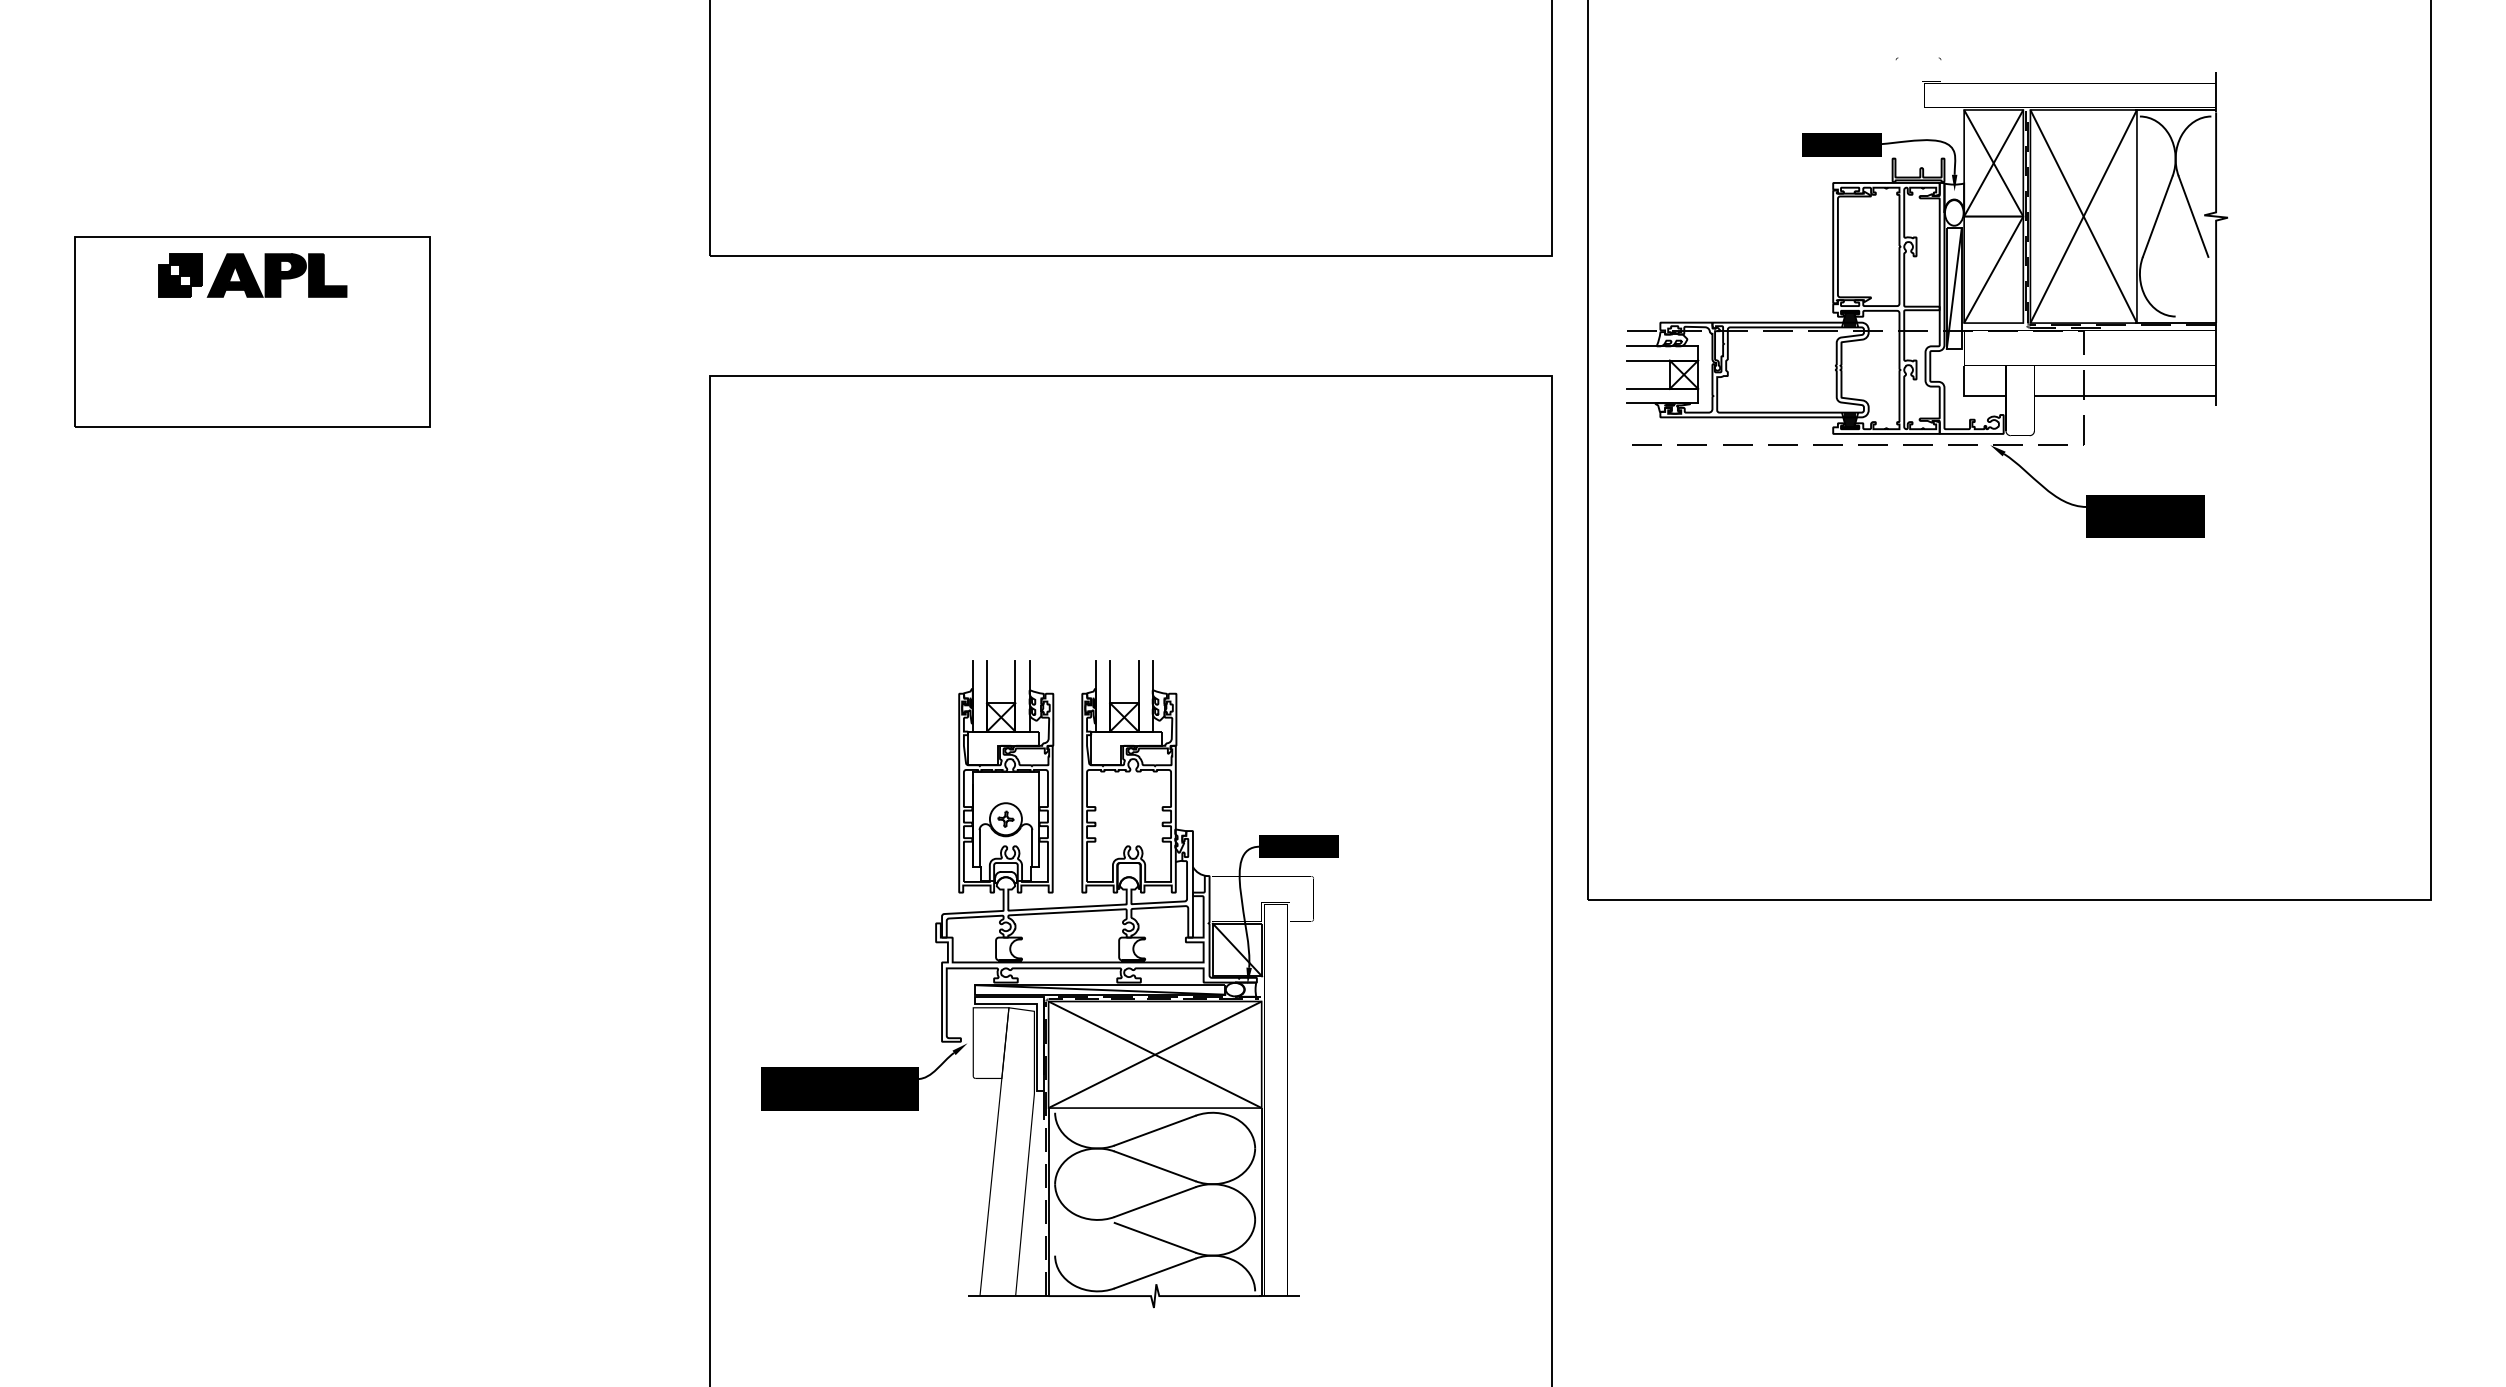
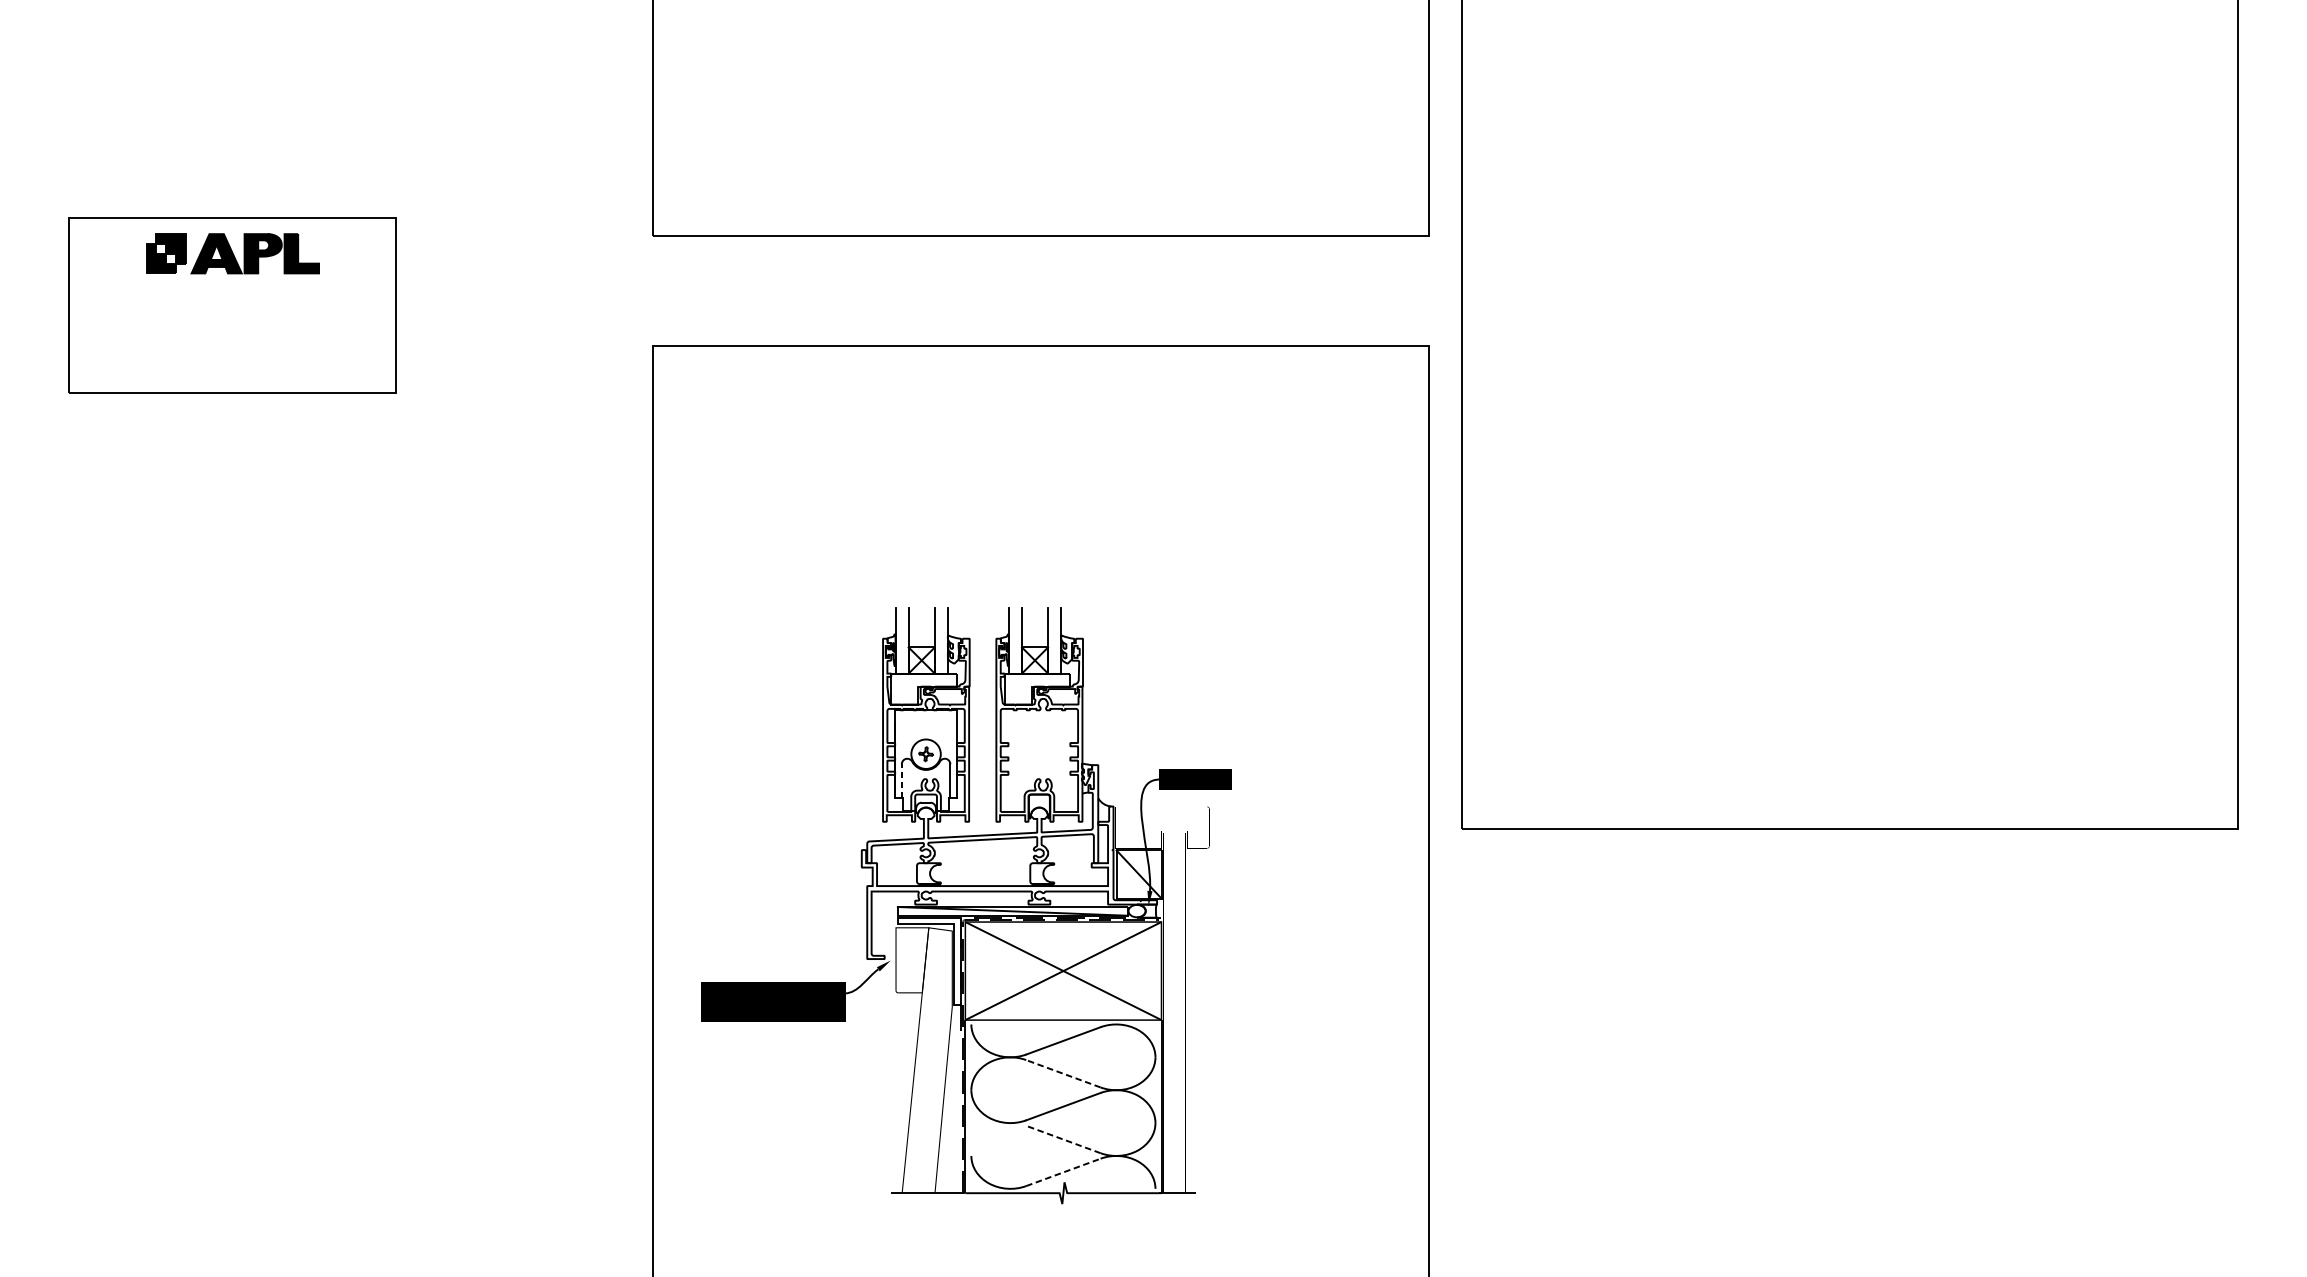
part: (1926, 297) -> (1773, 273), removed
line: (979, 848) -> (901, 781), solid -> dashed
line: (1154, 1166) -> (1062, 1073), solid -> dashed
line: (1154, 1237) -> (1062, 1139), solid -> dashed
line: (1155, 1273) -> (1063, 1172), solid -> dashed

